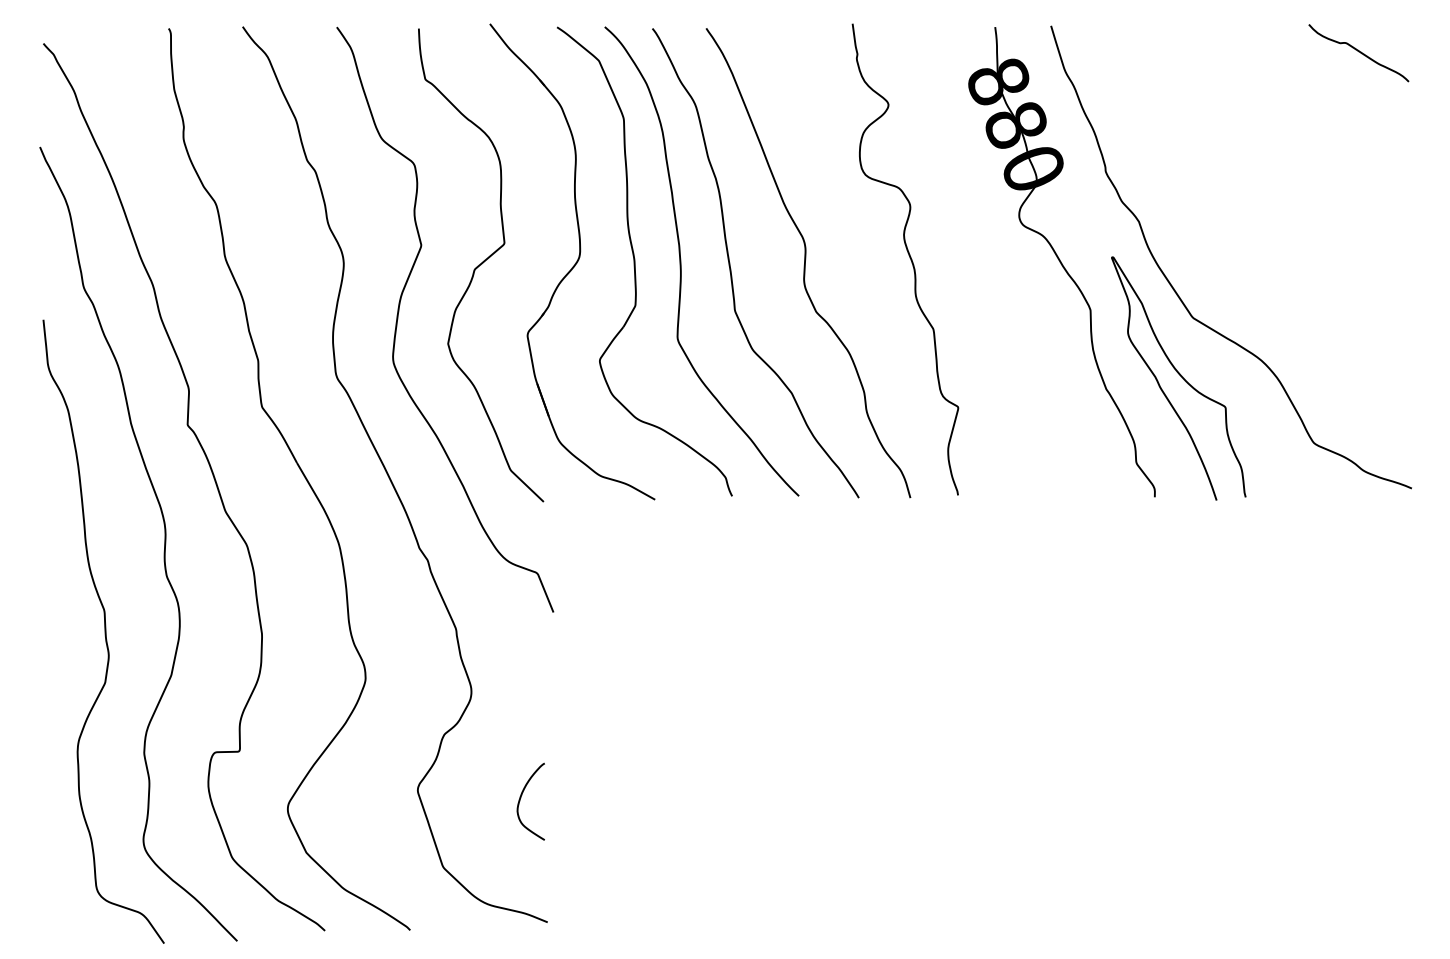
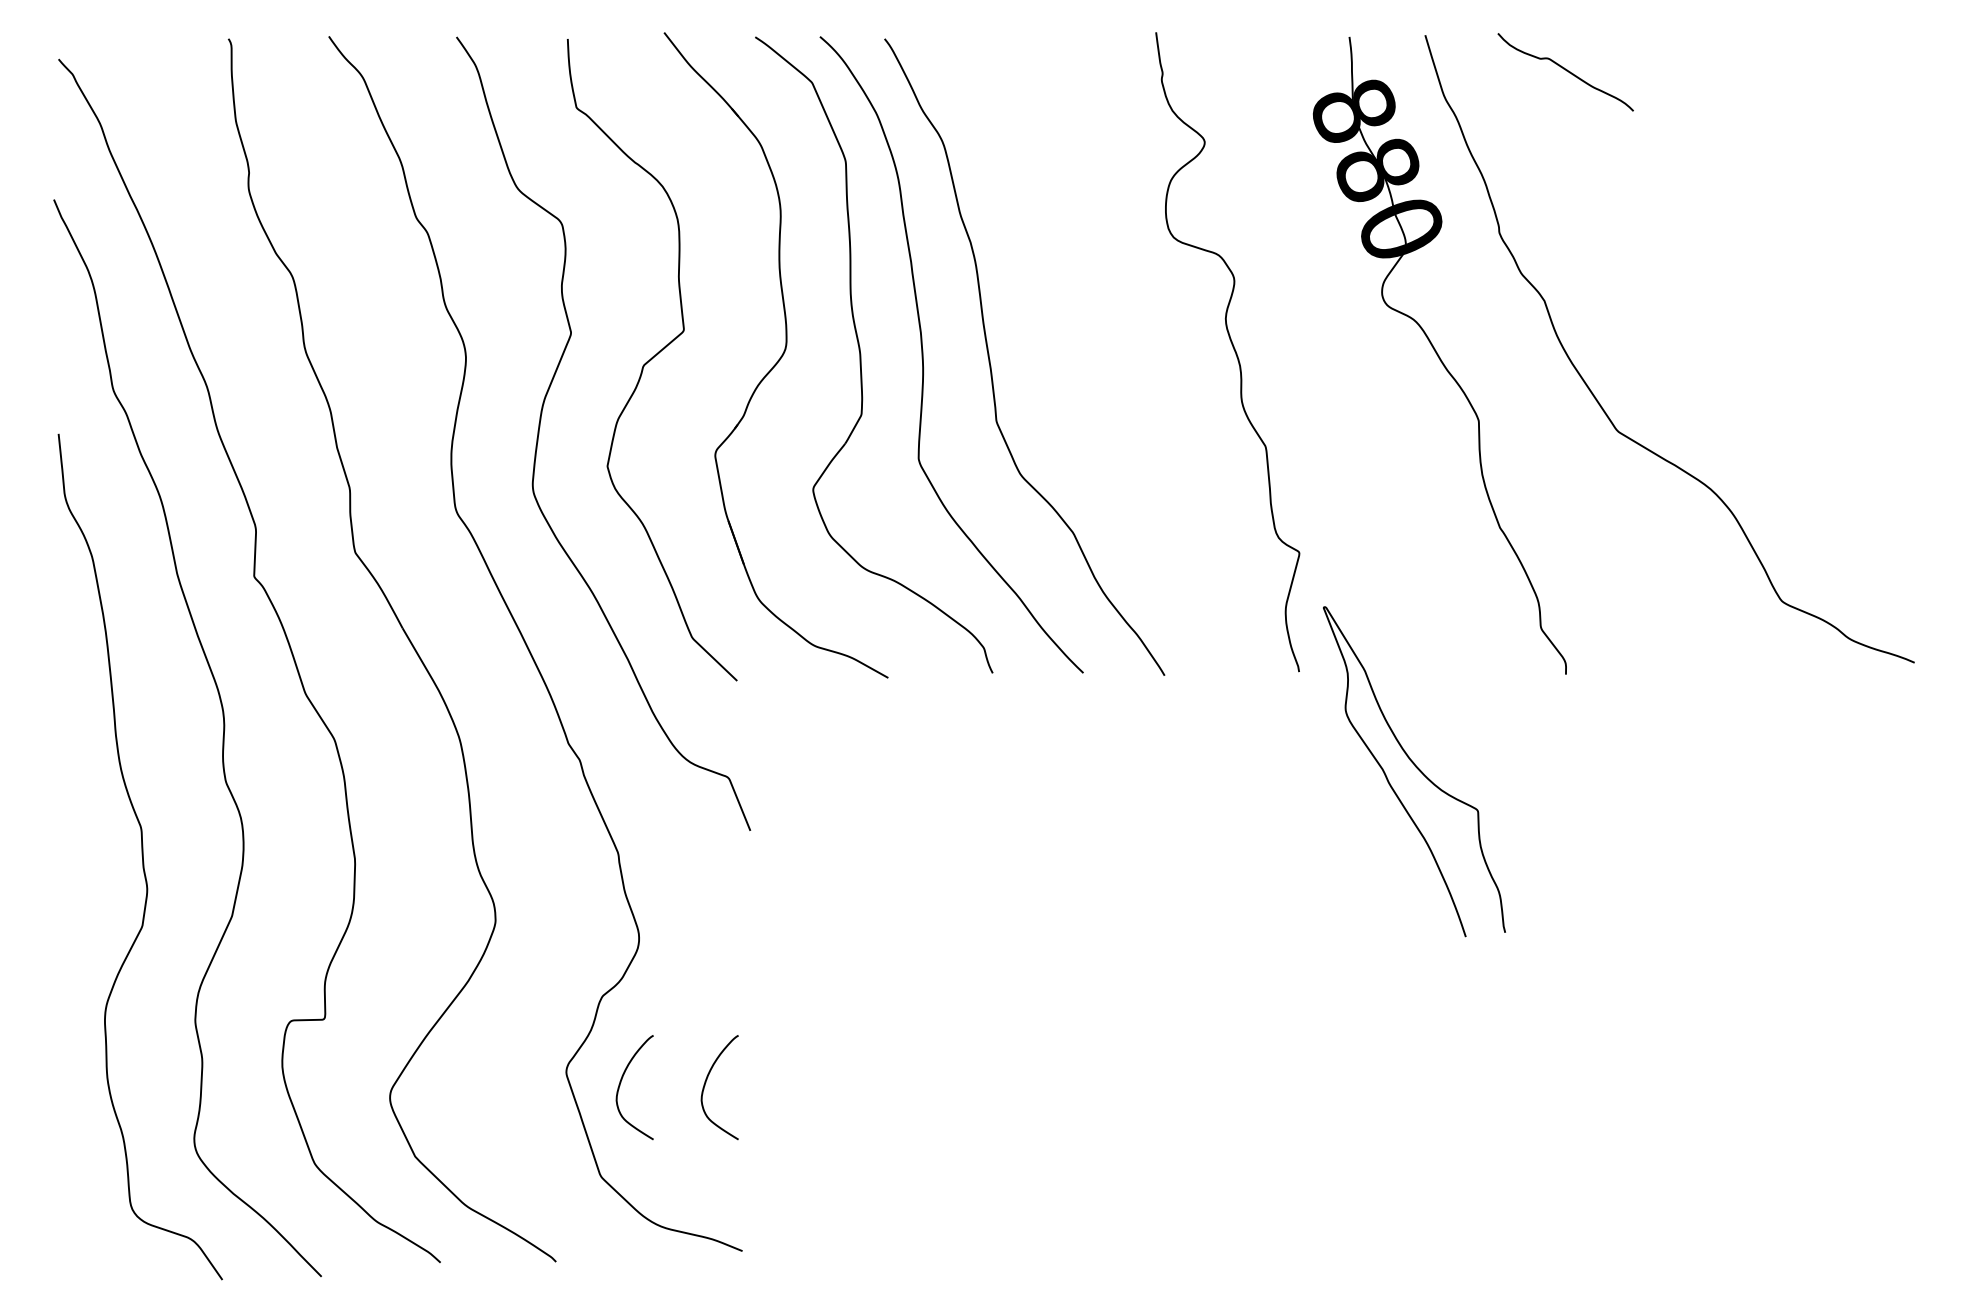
curve: (1359, 52) -> (1566, 71), moved
curve: (805, 262) -> (1092, 356), removed
curve: (1180, 376) -> (1416, 768), moved
curve: (458, 798) -> (621, 1082), added

